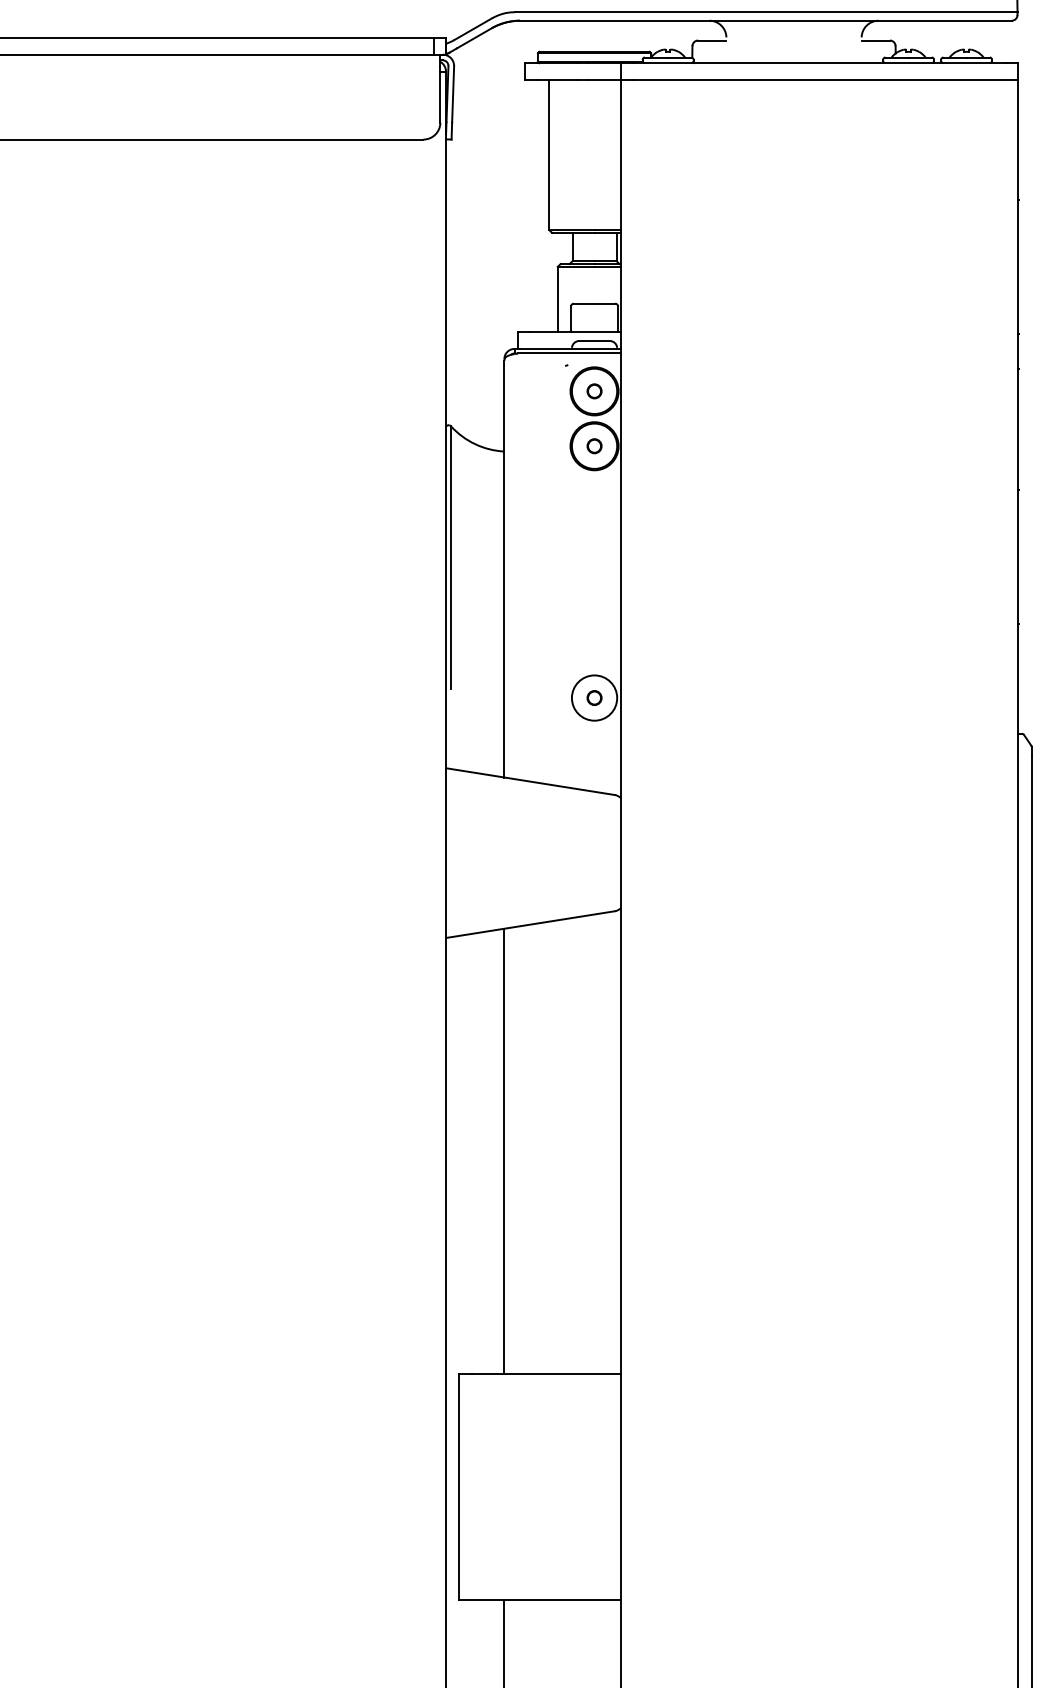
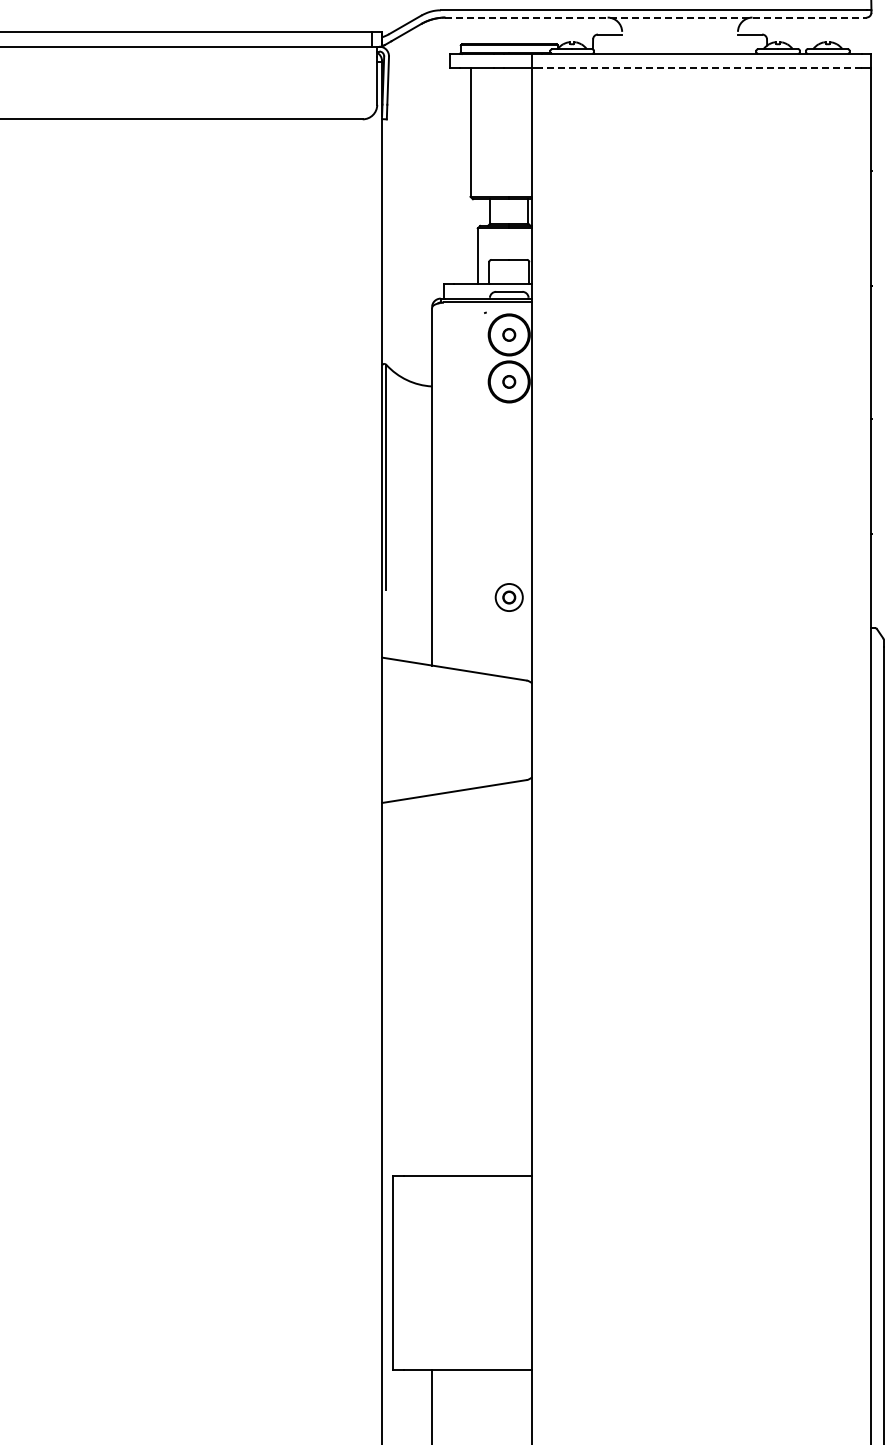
line: (765, 20) -> (655, 17), solid -> dashed
line: (819, 80) -> (701, 68), solid -> dashed
circle: (593, 698) -> (508, 597), size x0.7
line: (504, 1151) -> (432, 985), removed

